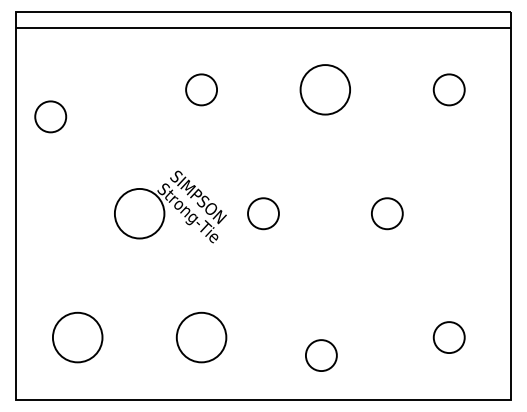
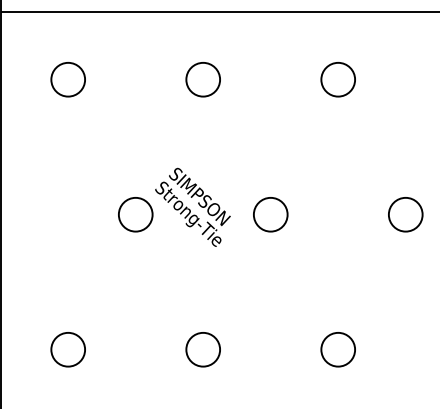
circle: (325, 89) -> (338, 79), size x0.62
circle: (50, 116) -> (67, 79), moved
circle: (139, 213) -> (135, 214), size x0.62
circle: (77, 337) -> (67, 349), size x0.62
circle: (201, 337) -> (203, 349), size x0.62
circle: (321, 355) -> (338, 349), moved

